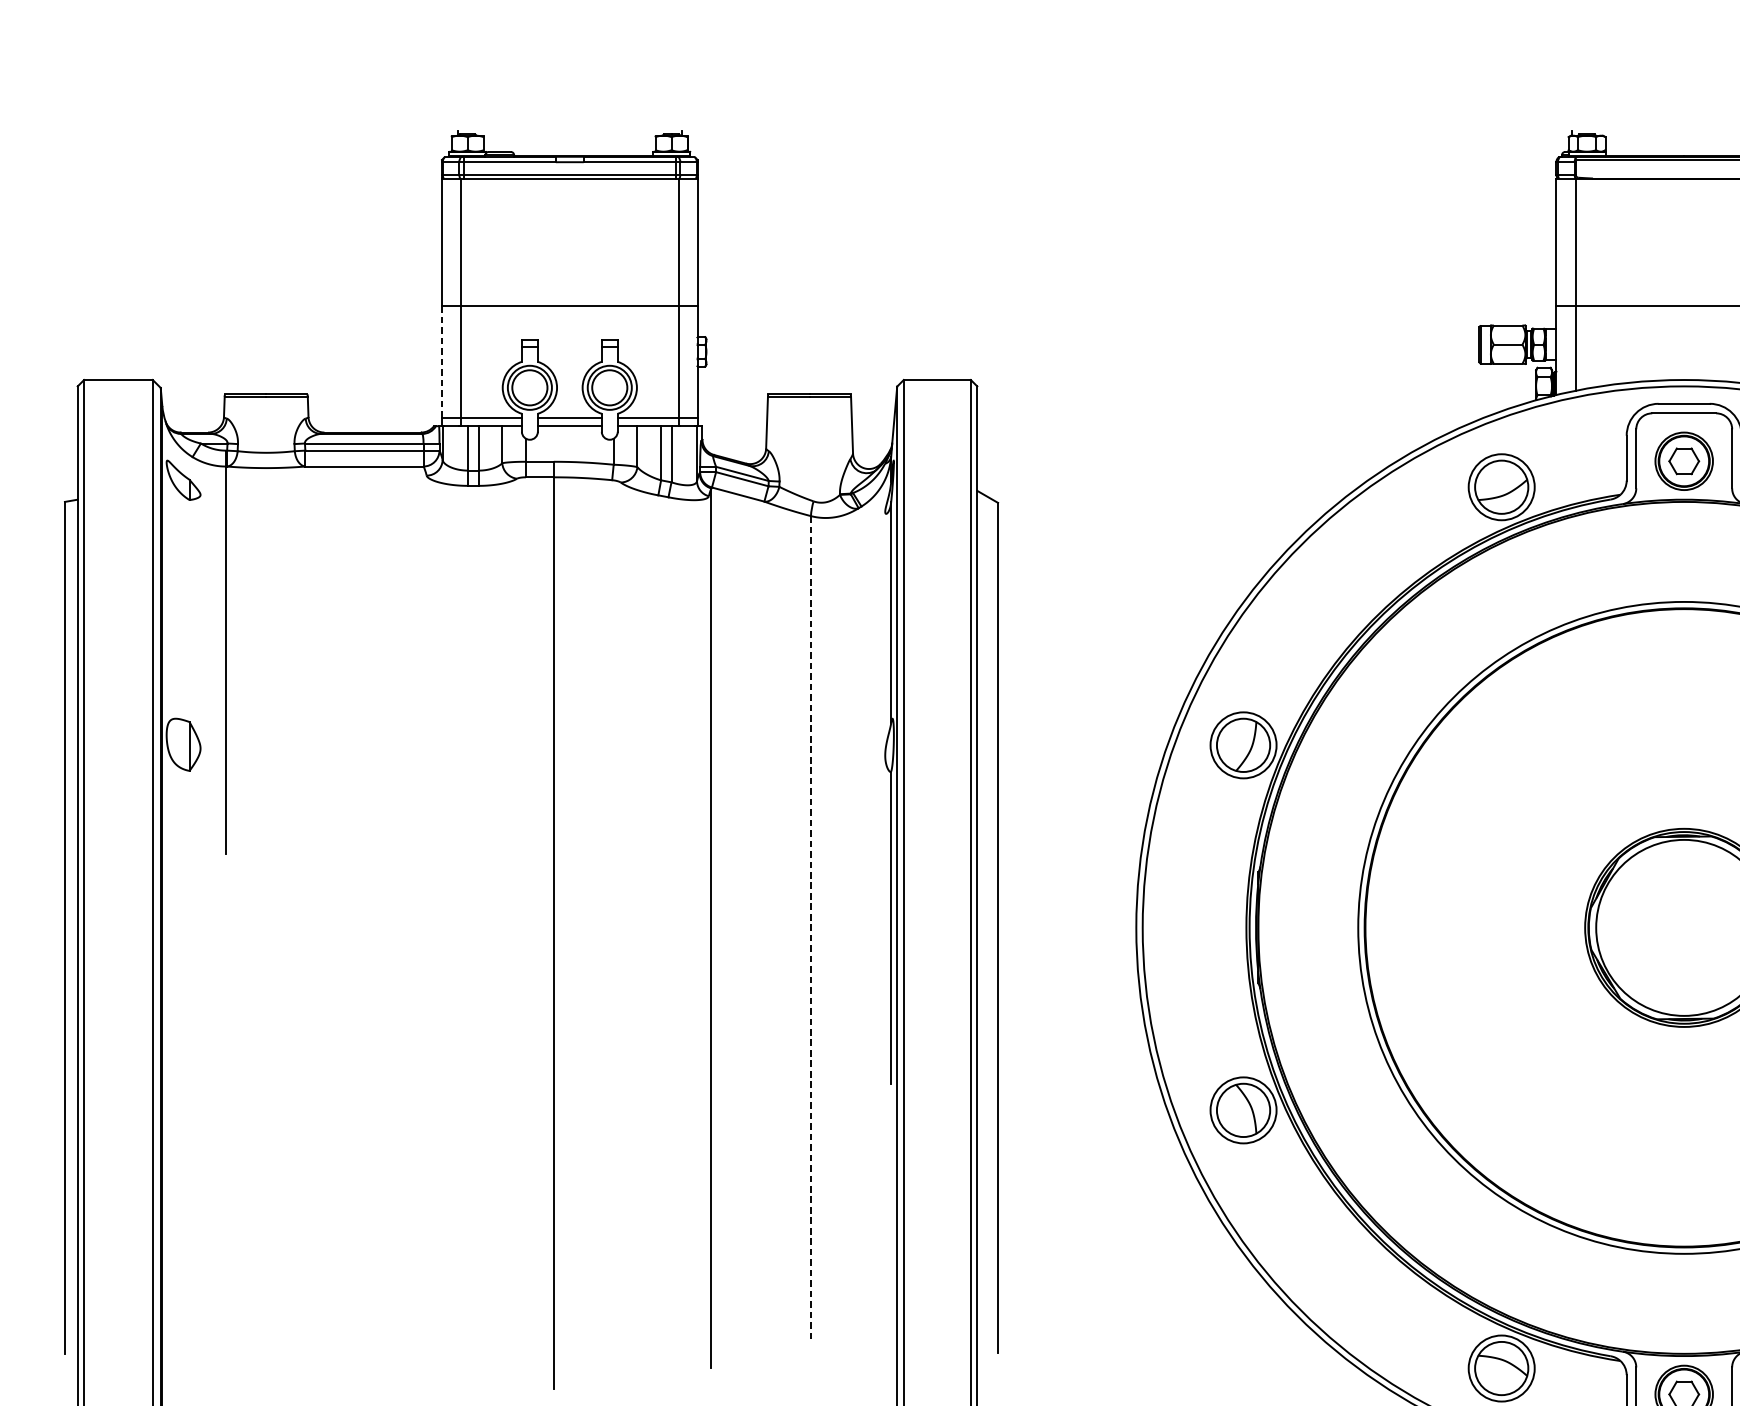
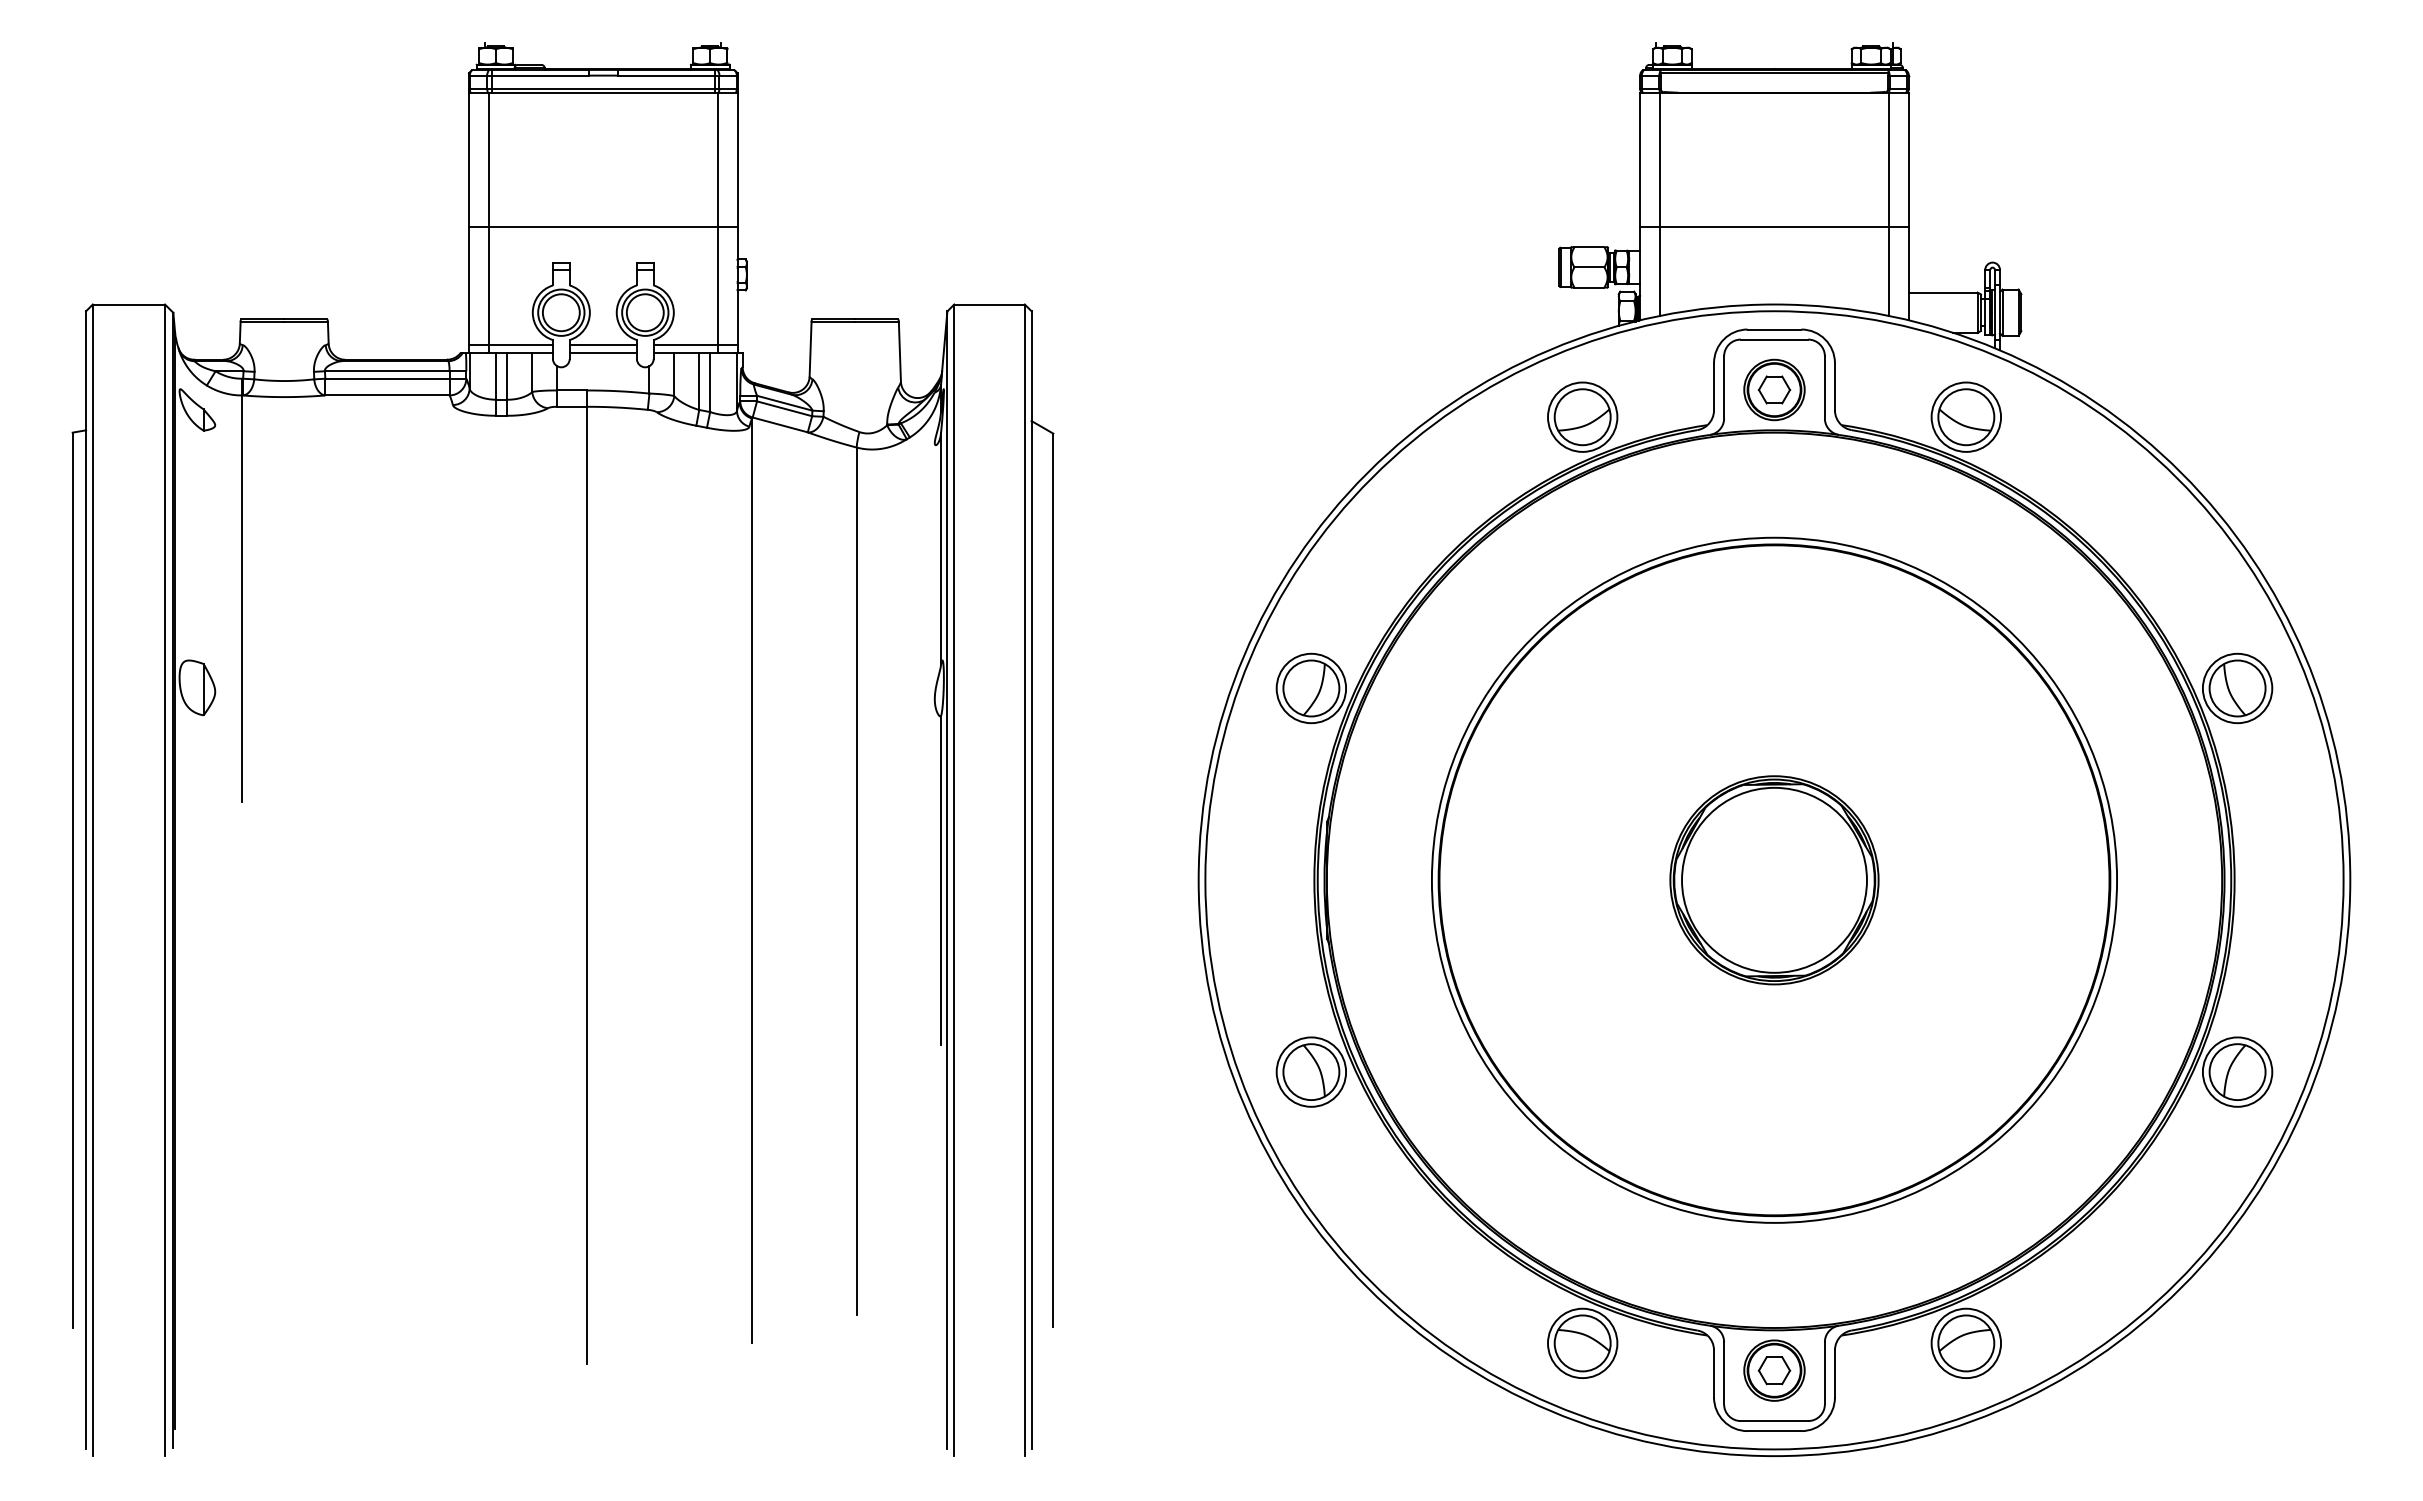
line: (441, 361) -> (468, 285), dashed -> solid
line: (810, 929) -> (856, 881), dashed -> solid

